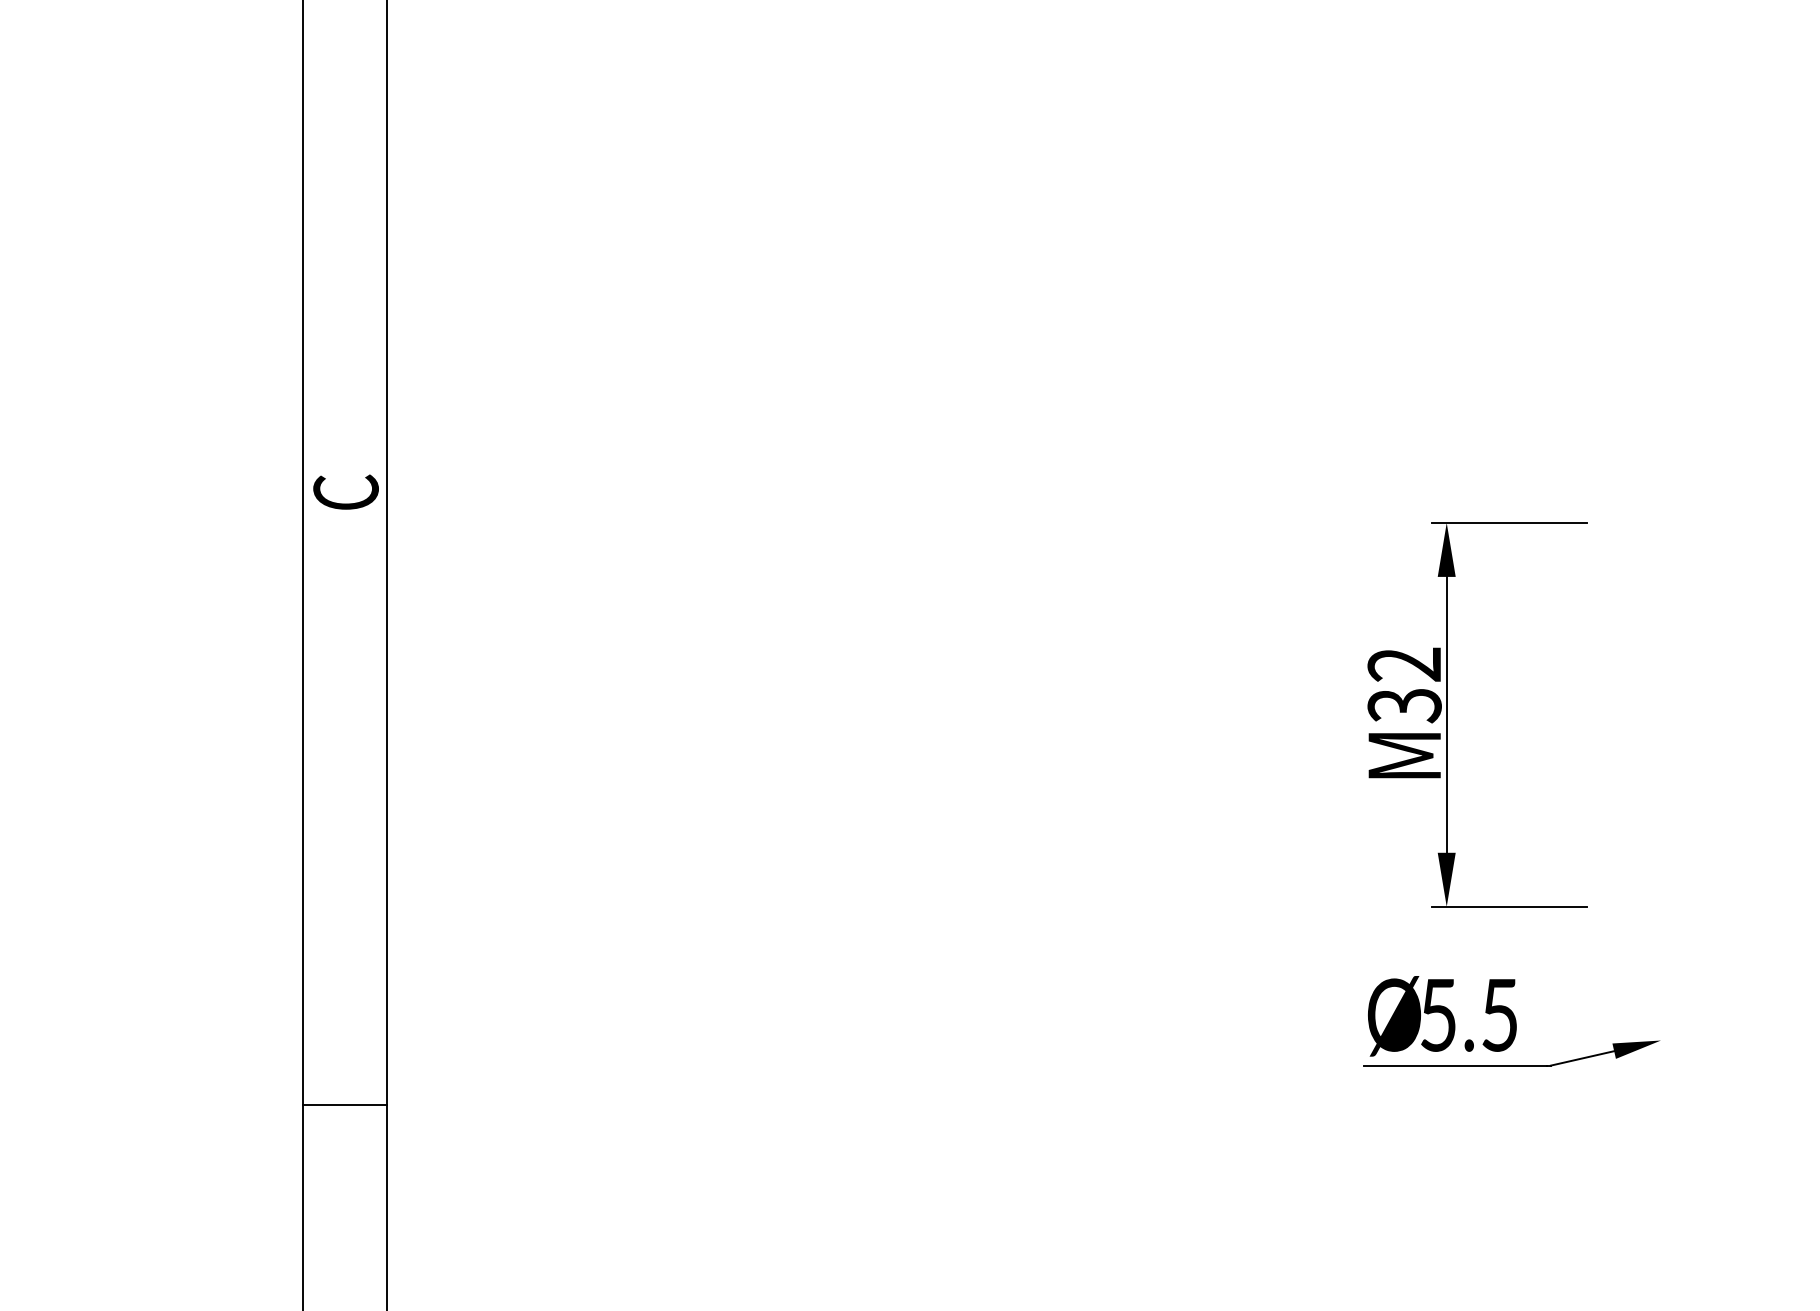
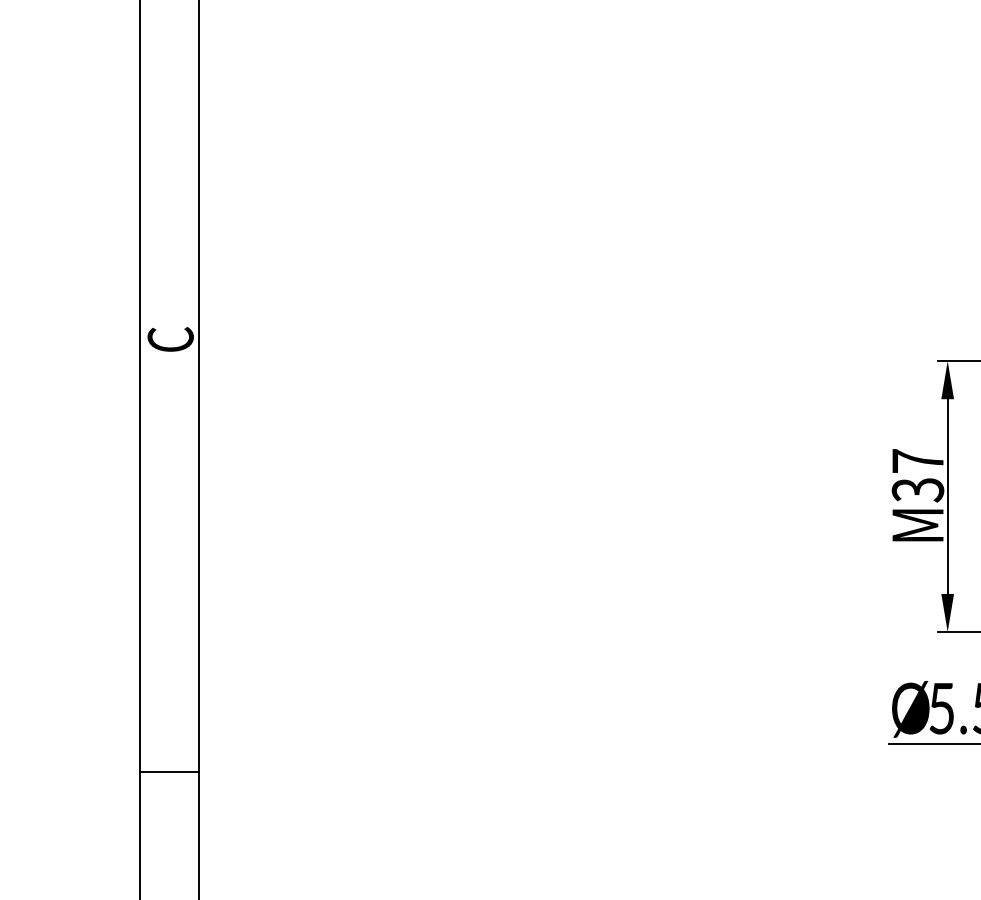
text: (1403, 664) -> (917, 461), M32 -> M37

